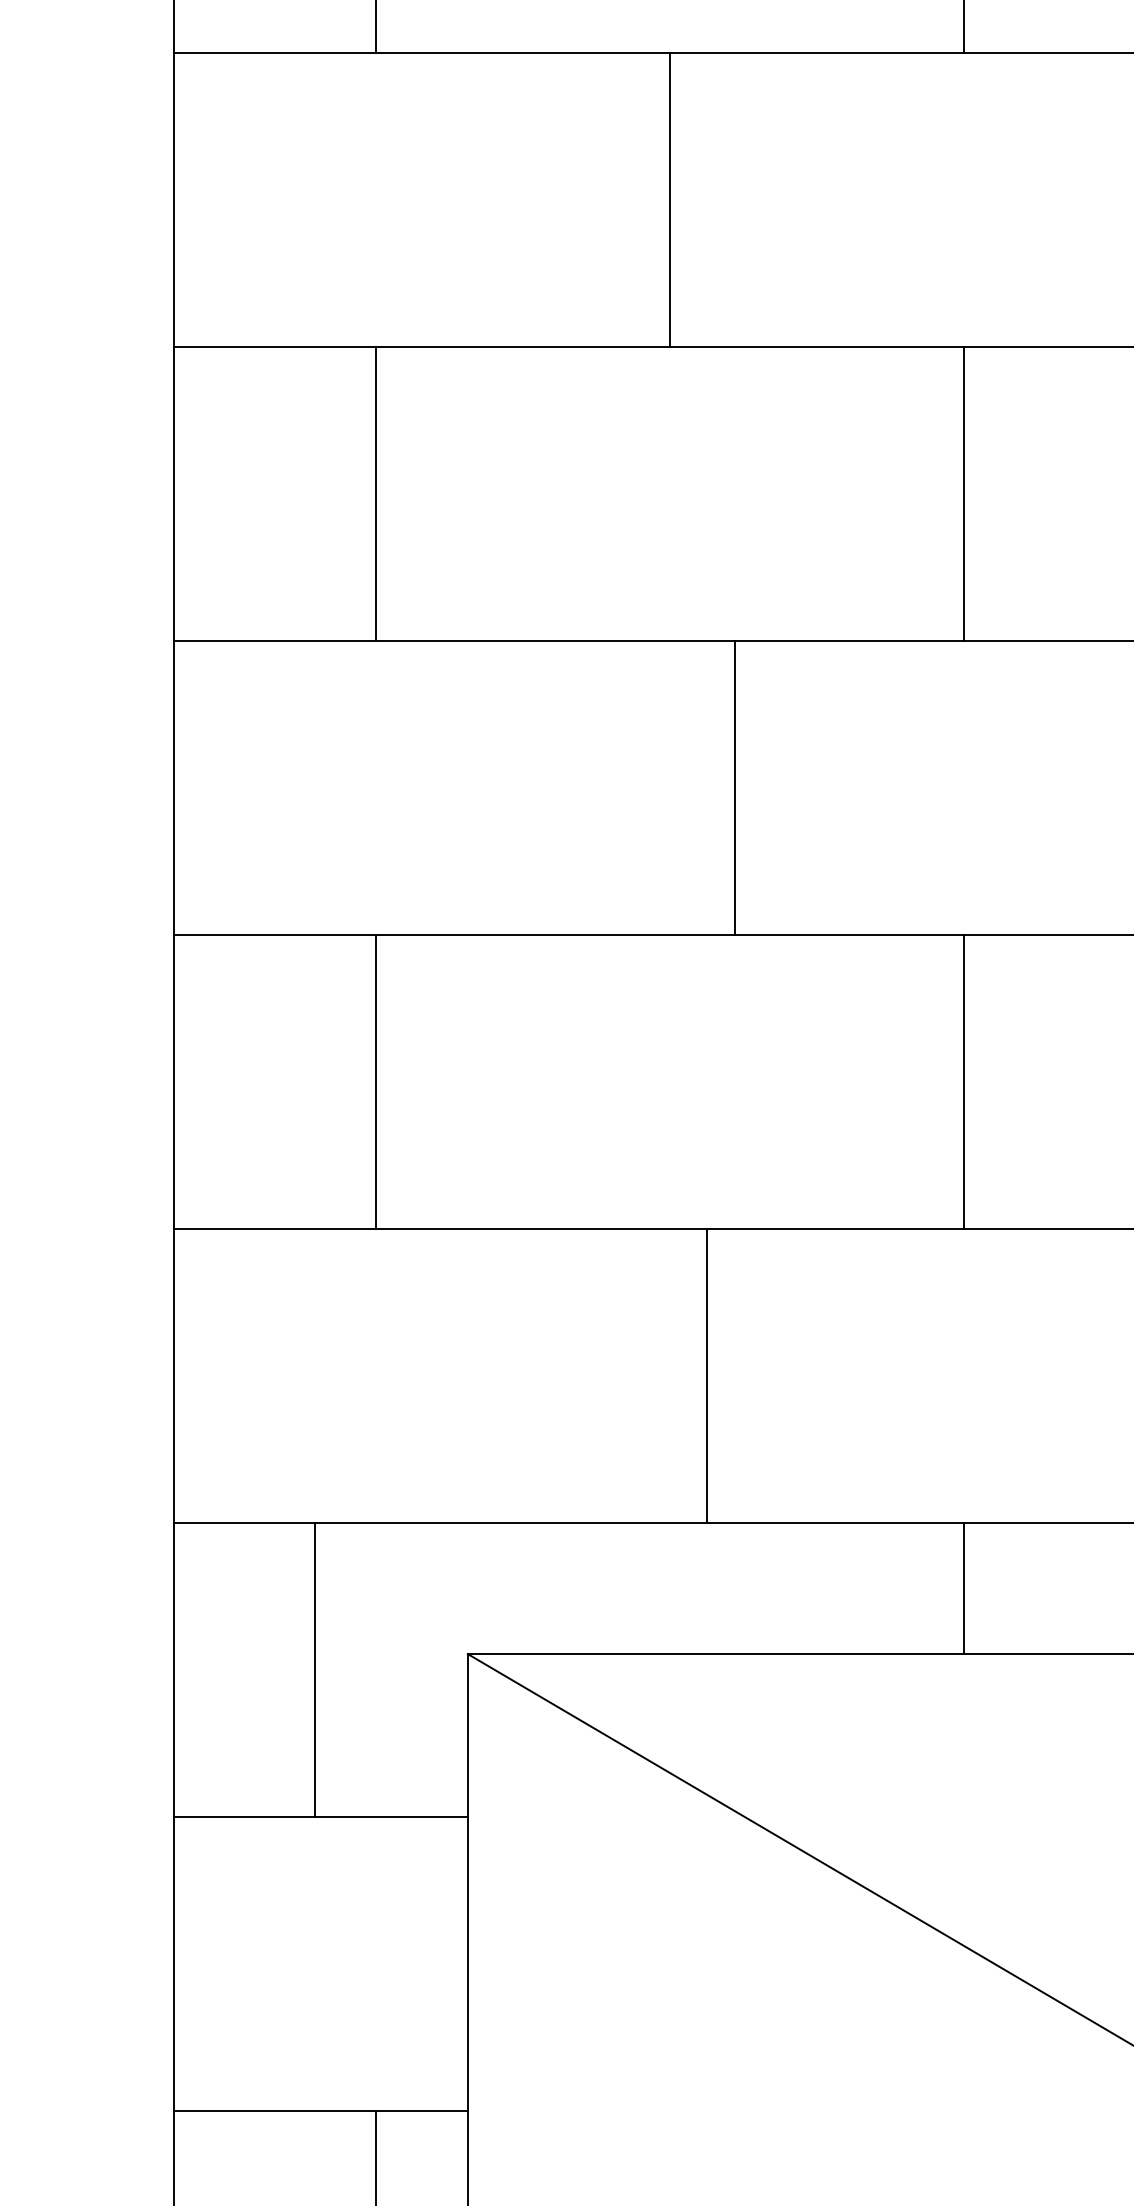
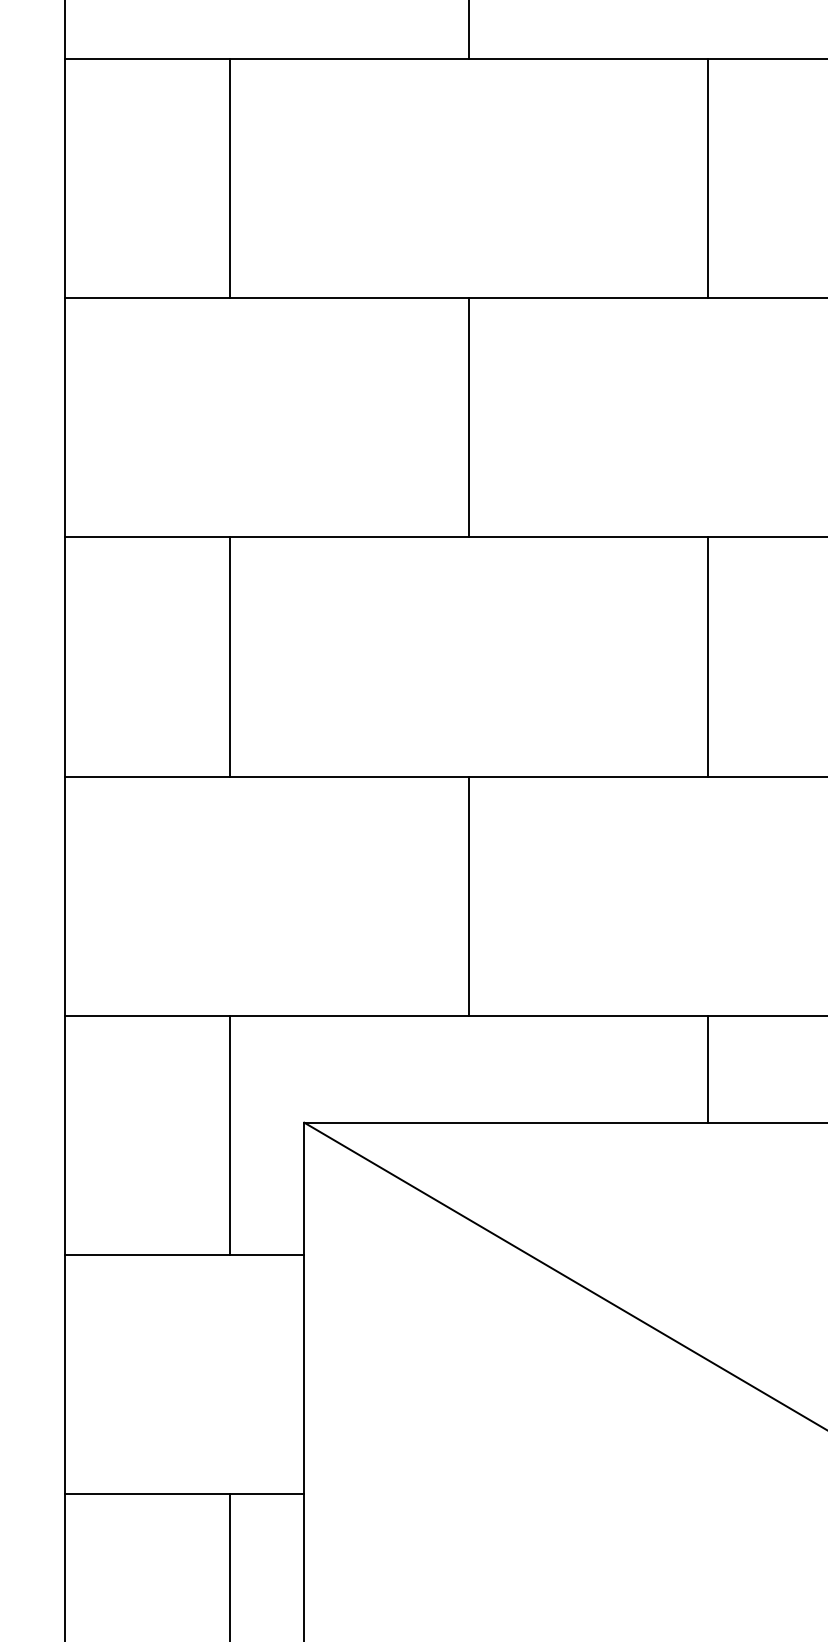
line: (735, 787) -> (469, 417), moved
line: (707, 1375) -> (469, 895), moved
line: (315, 1669) -> (229, 1135), moved

